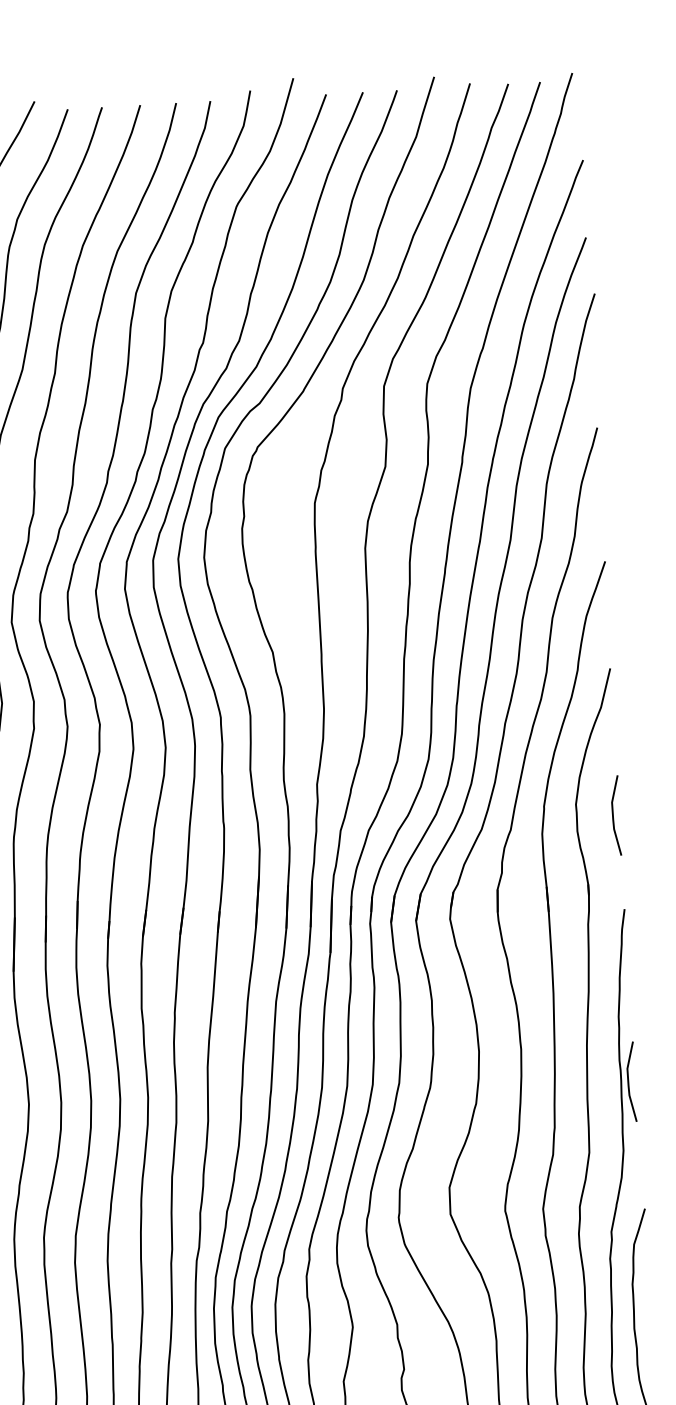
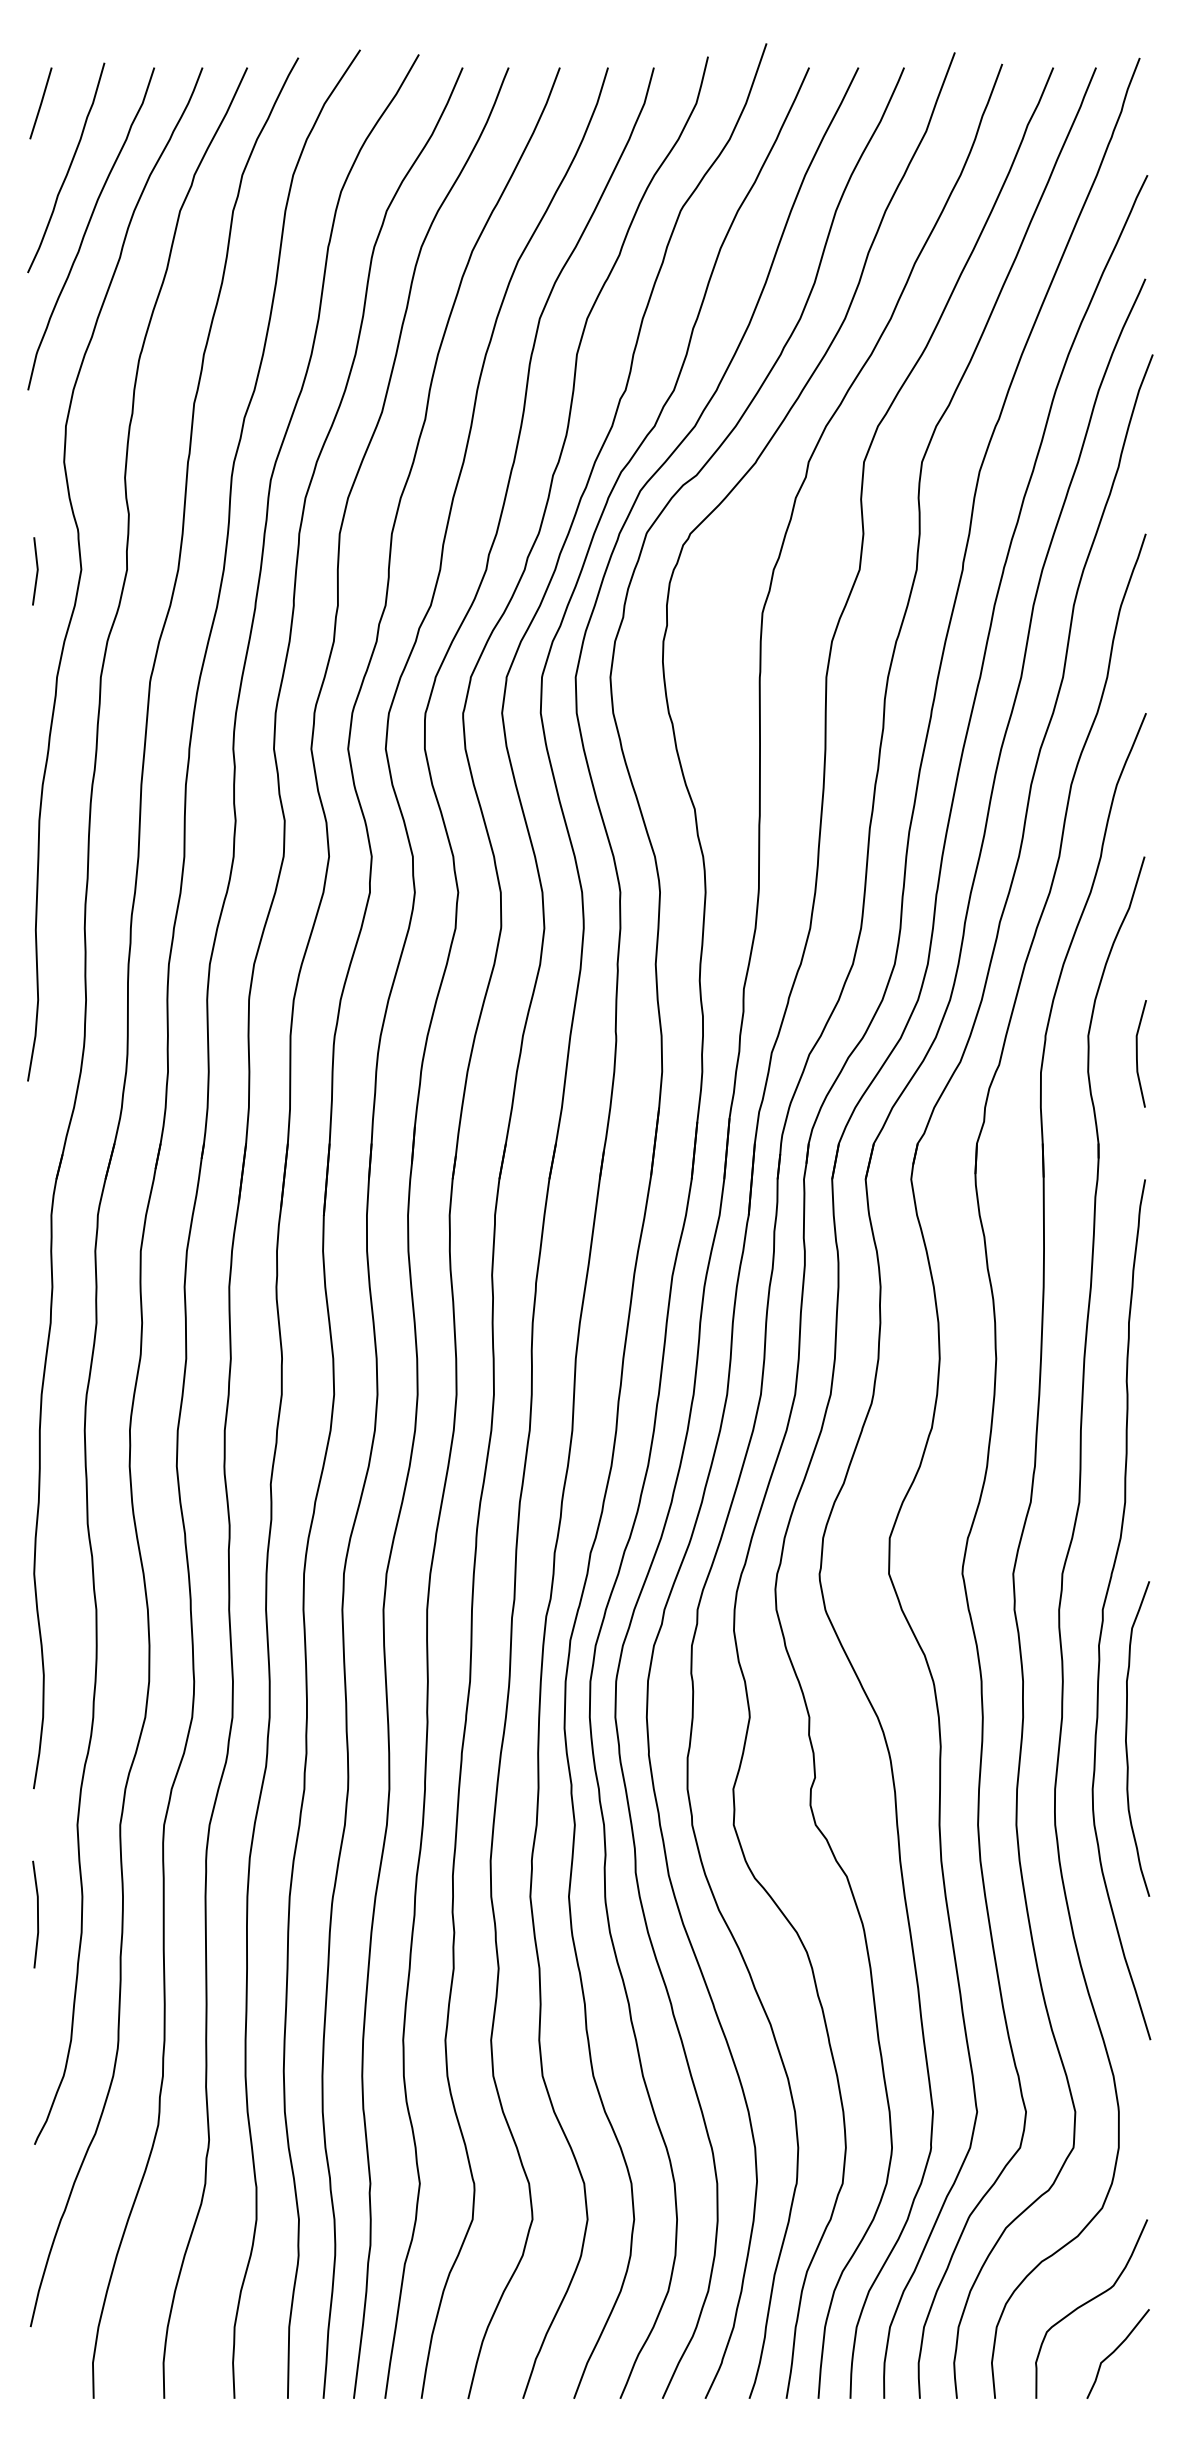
line: (628, 1081) -> (1137, 1410), removed

